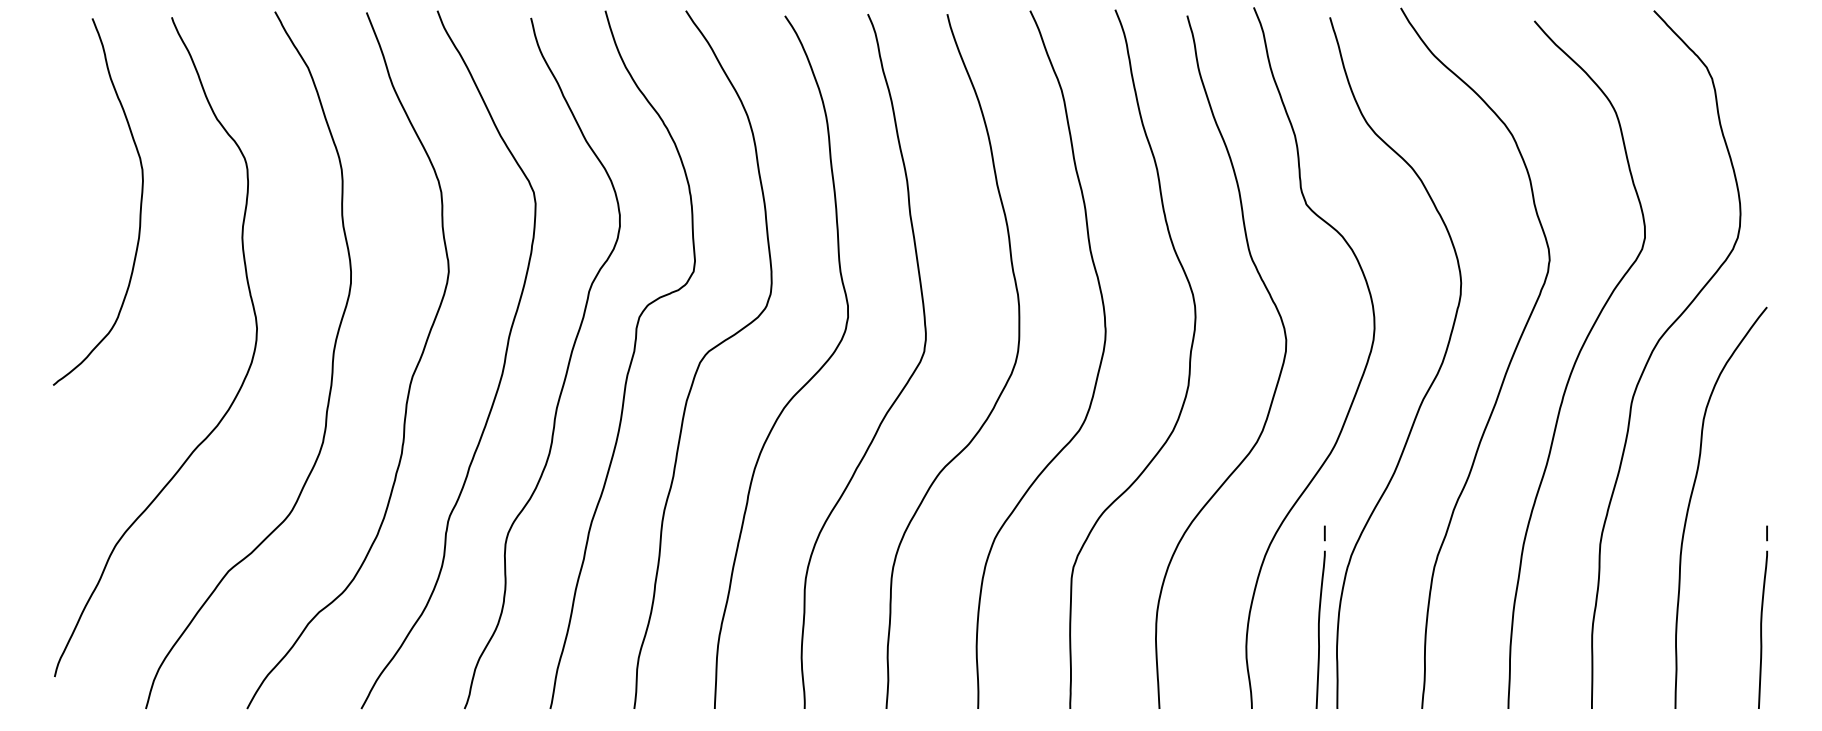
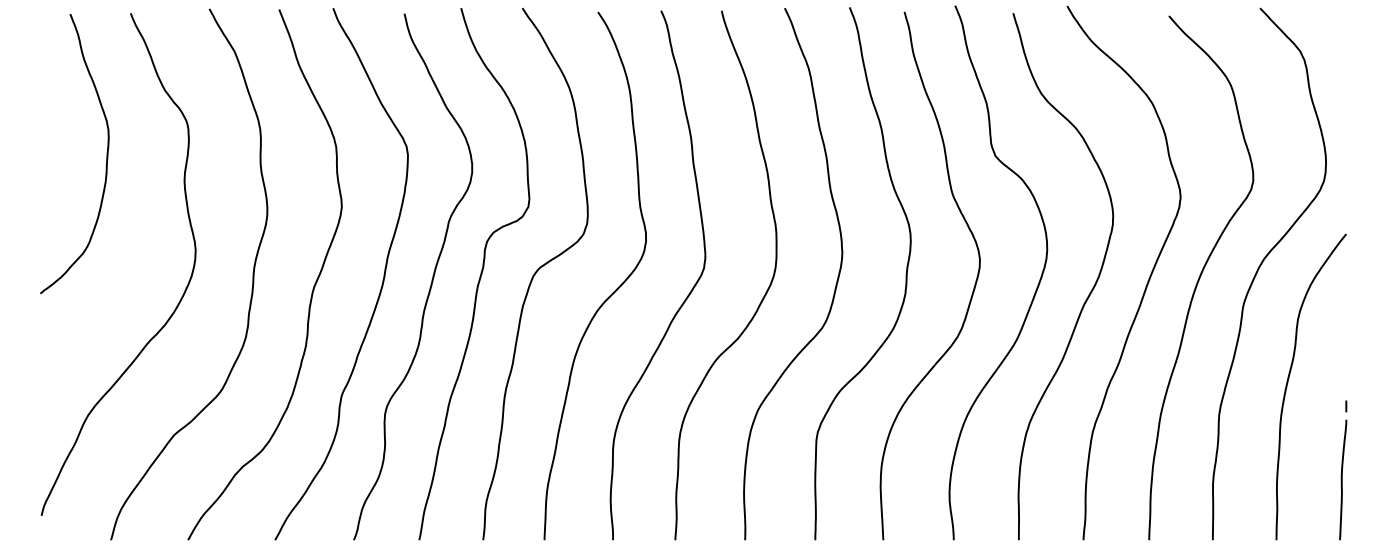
part: (1321, 617) -> (1006, 470), removed

